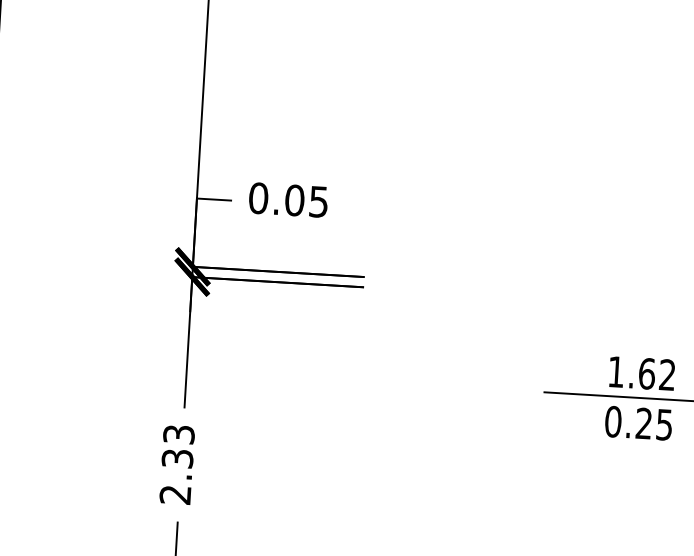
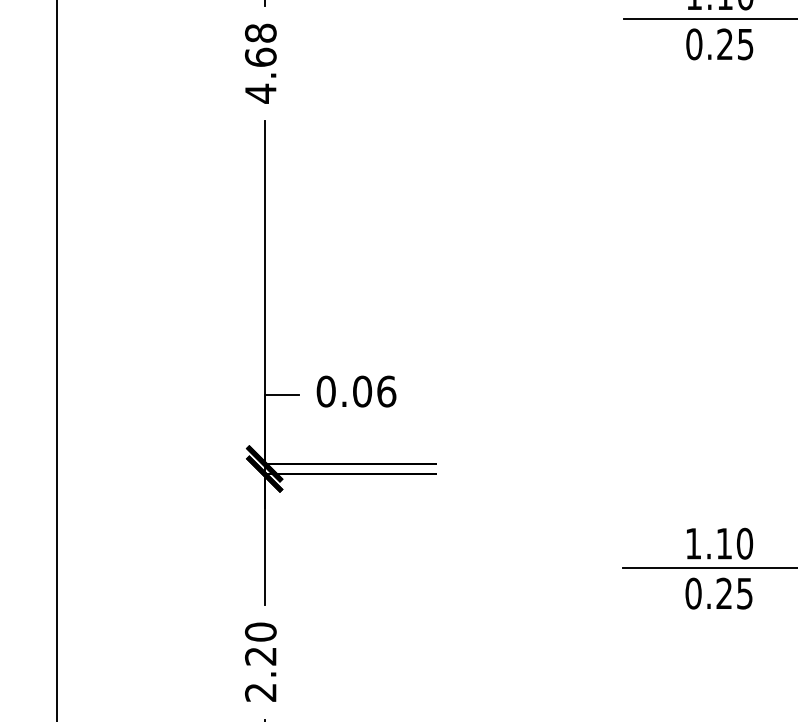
text: (318, 201) -> (386, 391), 0.05 -> 0.06
text: (657, 374) -> (734, 543), 1.62 -> 1.10
text: (178, 445) -> (260, 643), 2.33 -> 2.20

